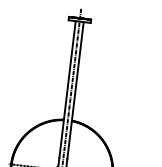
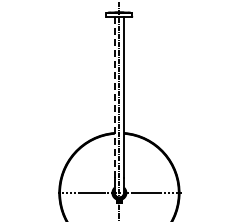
line: (67, 89) -> (114, 97), solid -> dashed

